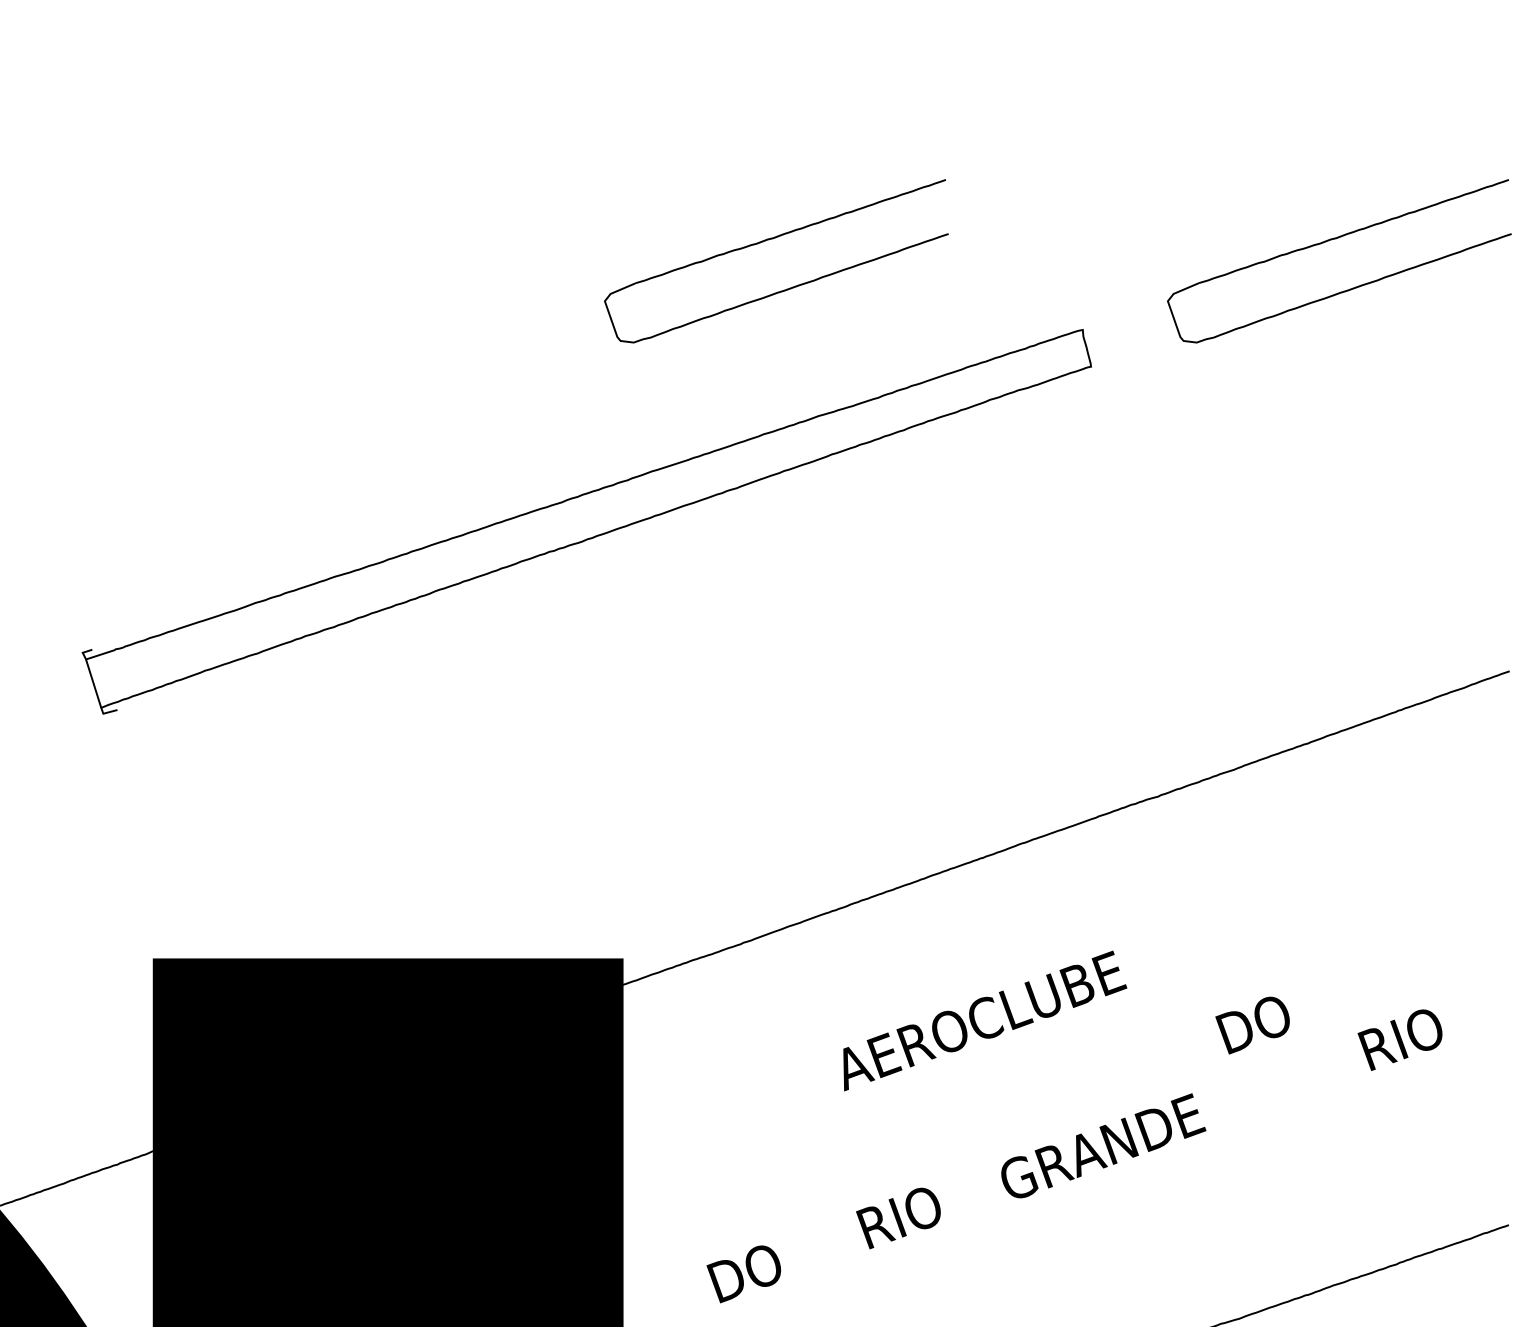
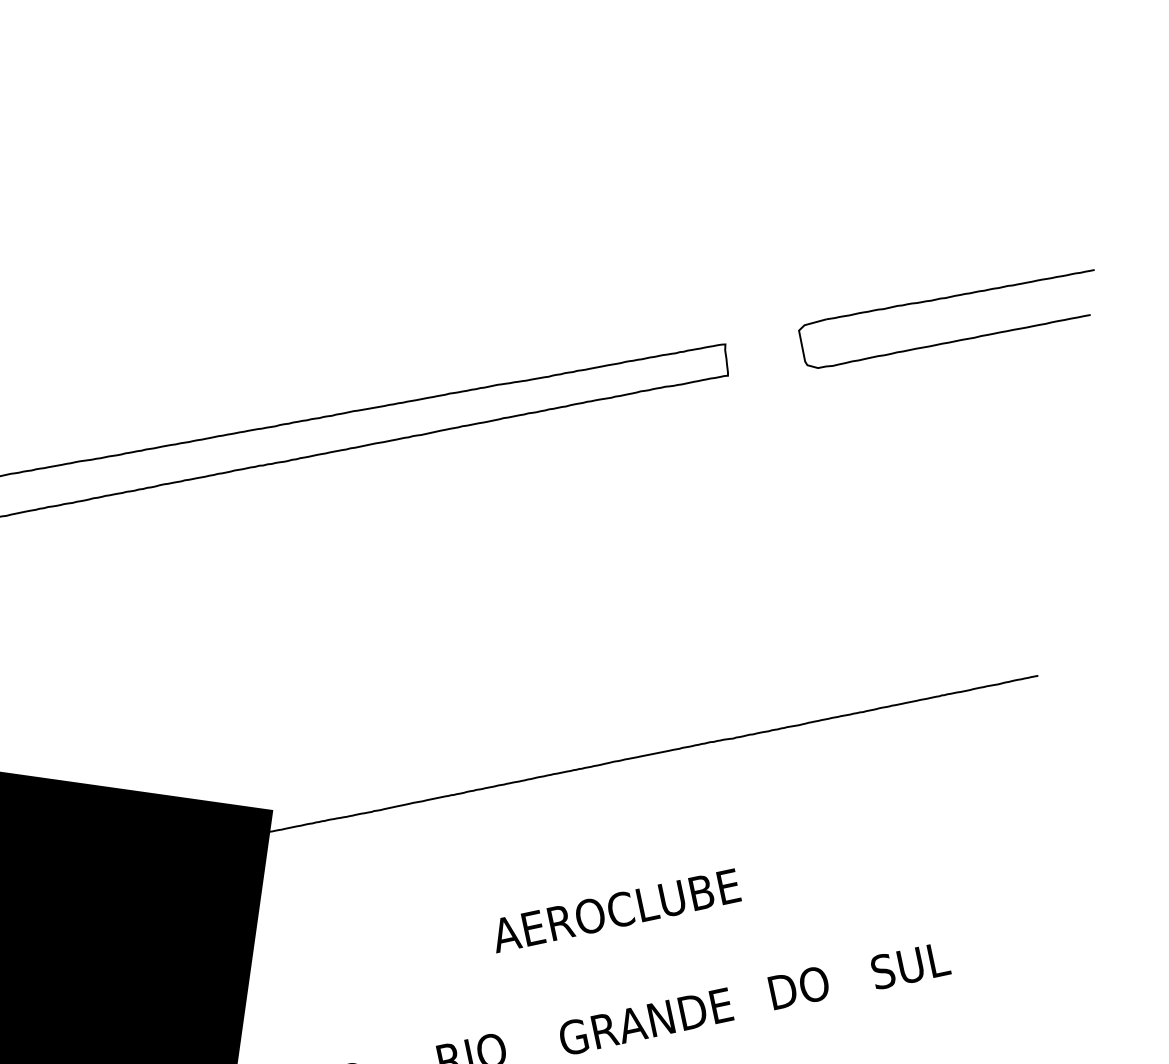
part: (773, 239) -> (480, 233), removed
text: (985, 1020) -> (621, 911), moved
text: (1252, 1025) -> (797, 988), moved
text: (1406, 1039) -> (910, 967), RIO -> SUL

